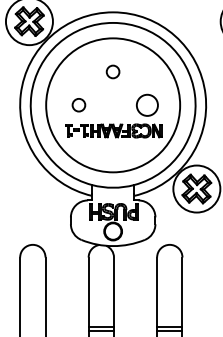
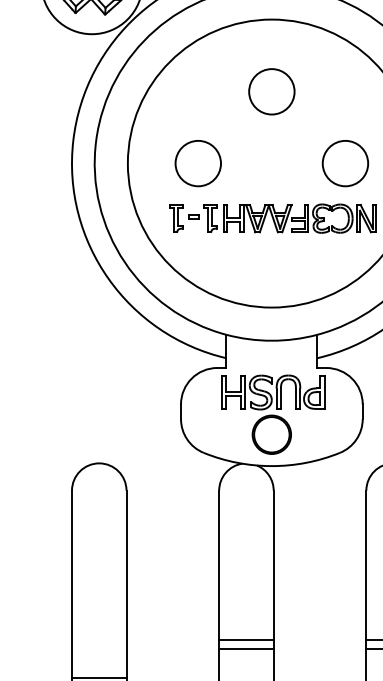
circle: (112, 71) -> (270, 90), size x1.67
circle: (78, 104) -> (197, 161), size x1.67

